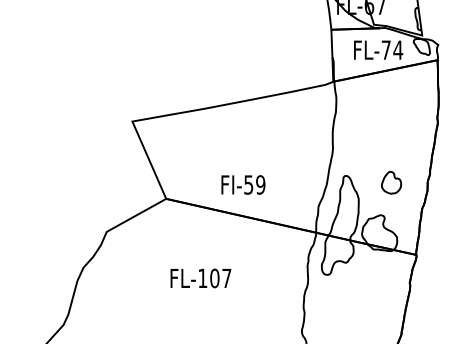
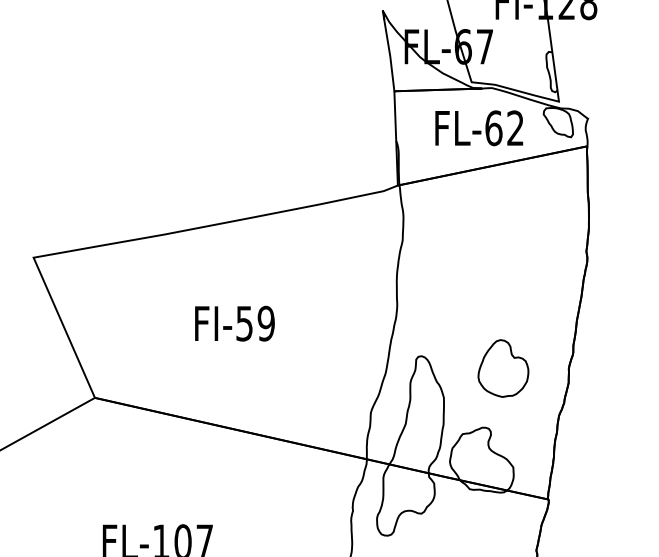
text: (392, 49) -> (505, 127), FL-74 -> FL-62
part: (391, 182) -> (503, 368), size x1.43
text: (243, 184) -> (235, 322), moved

